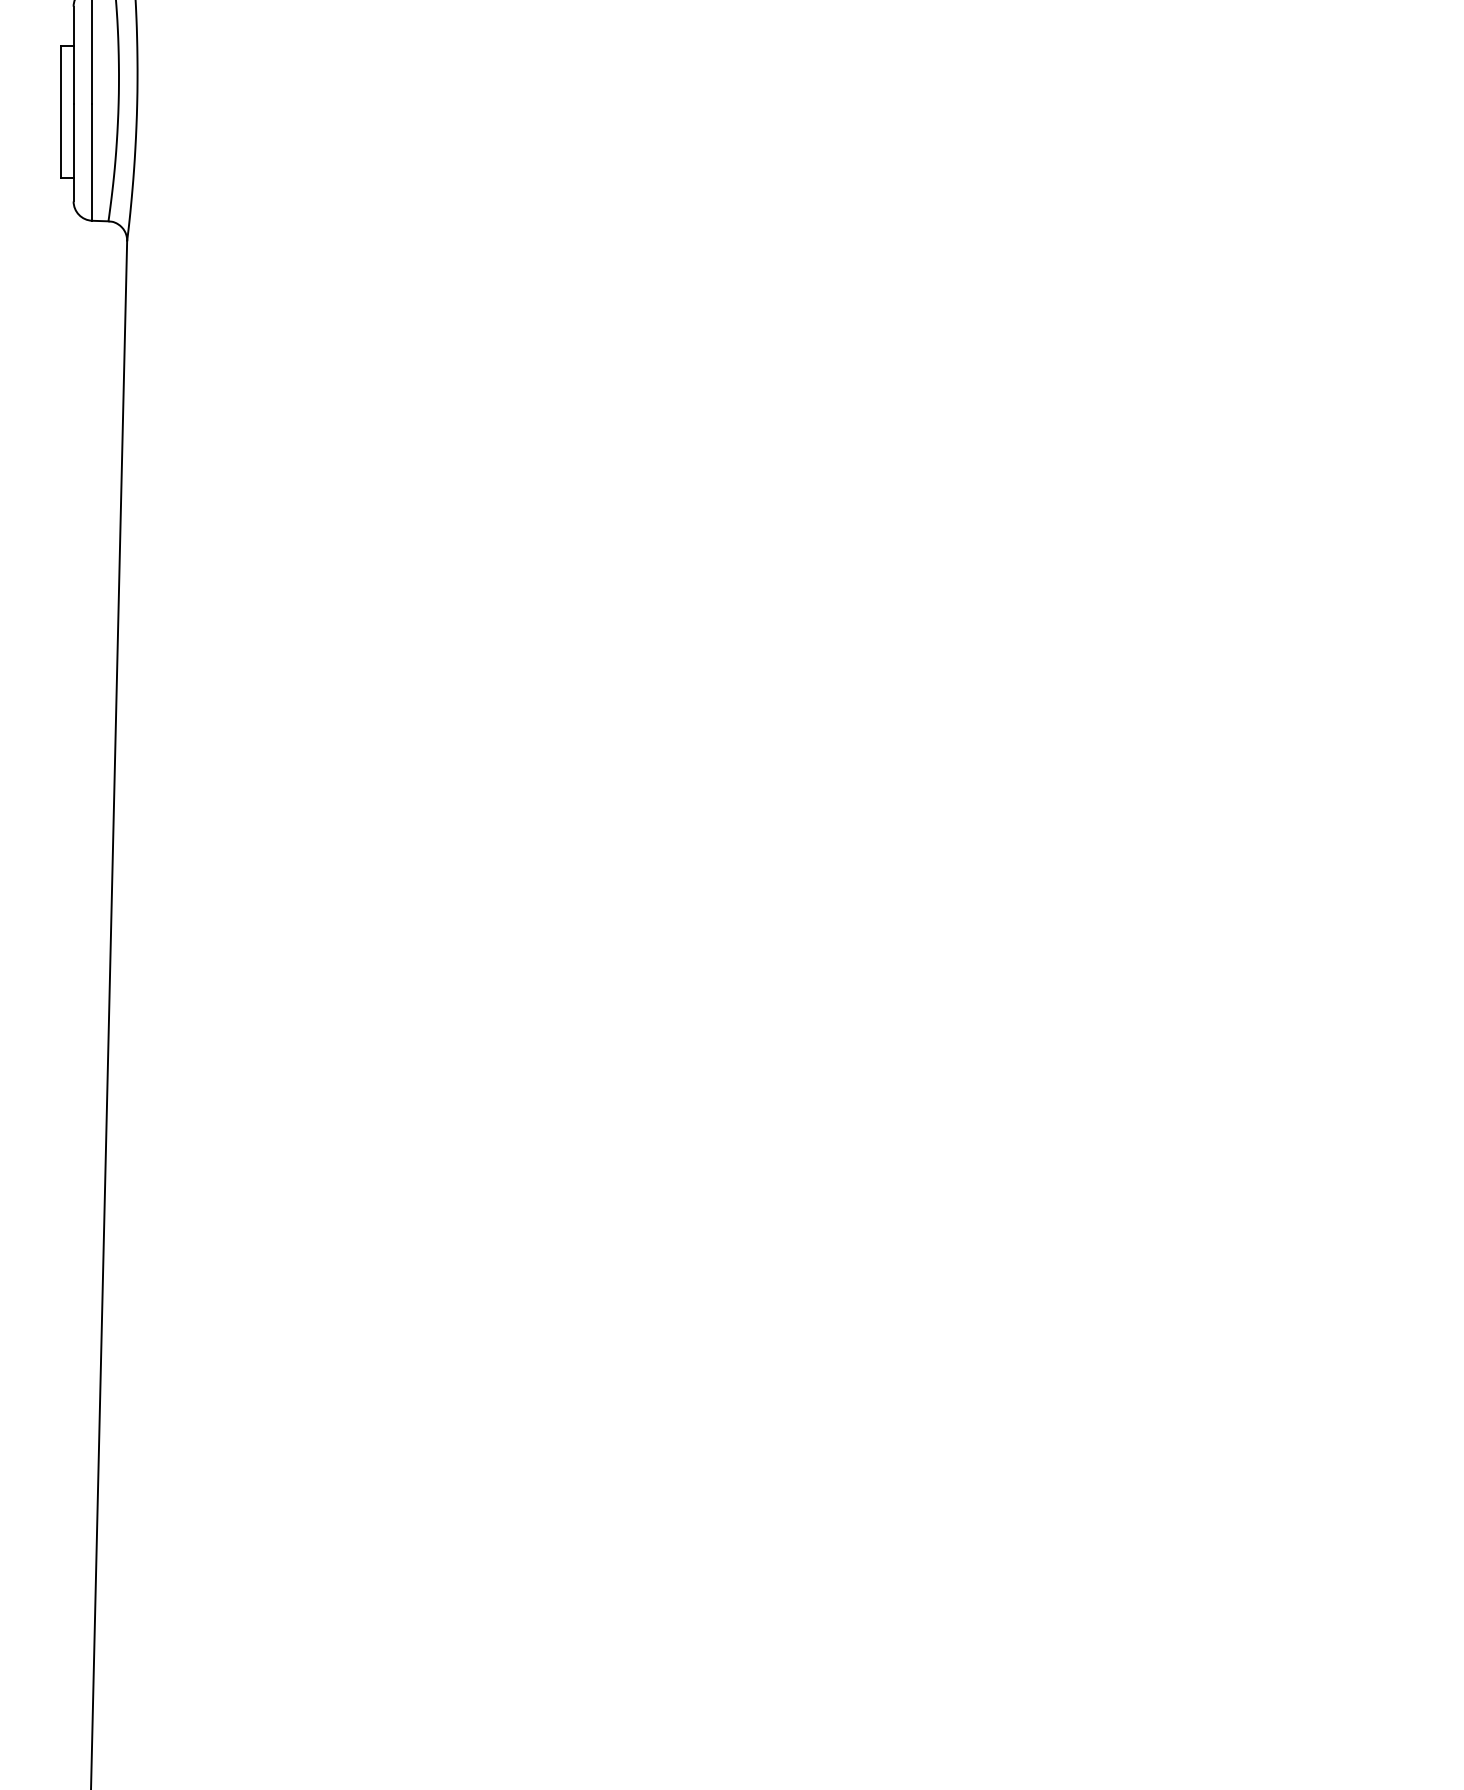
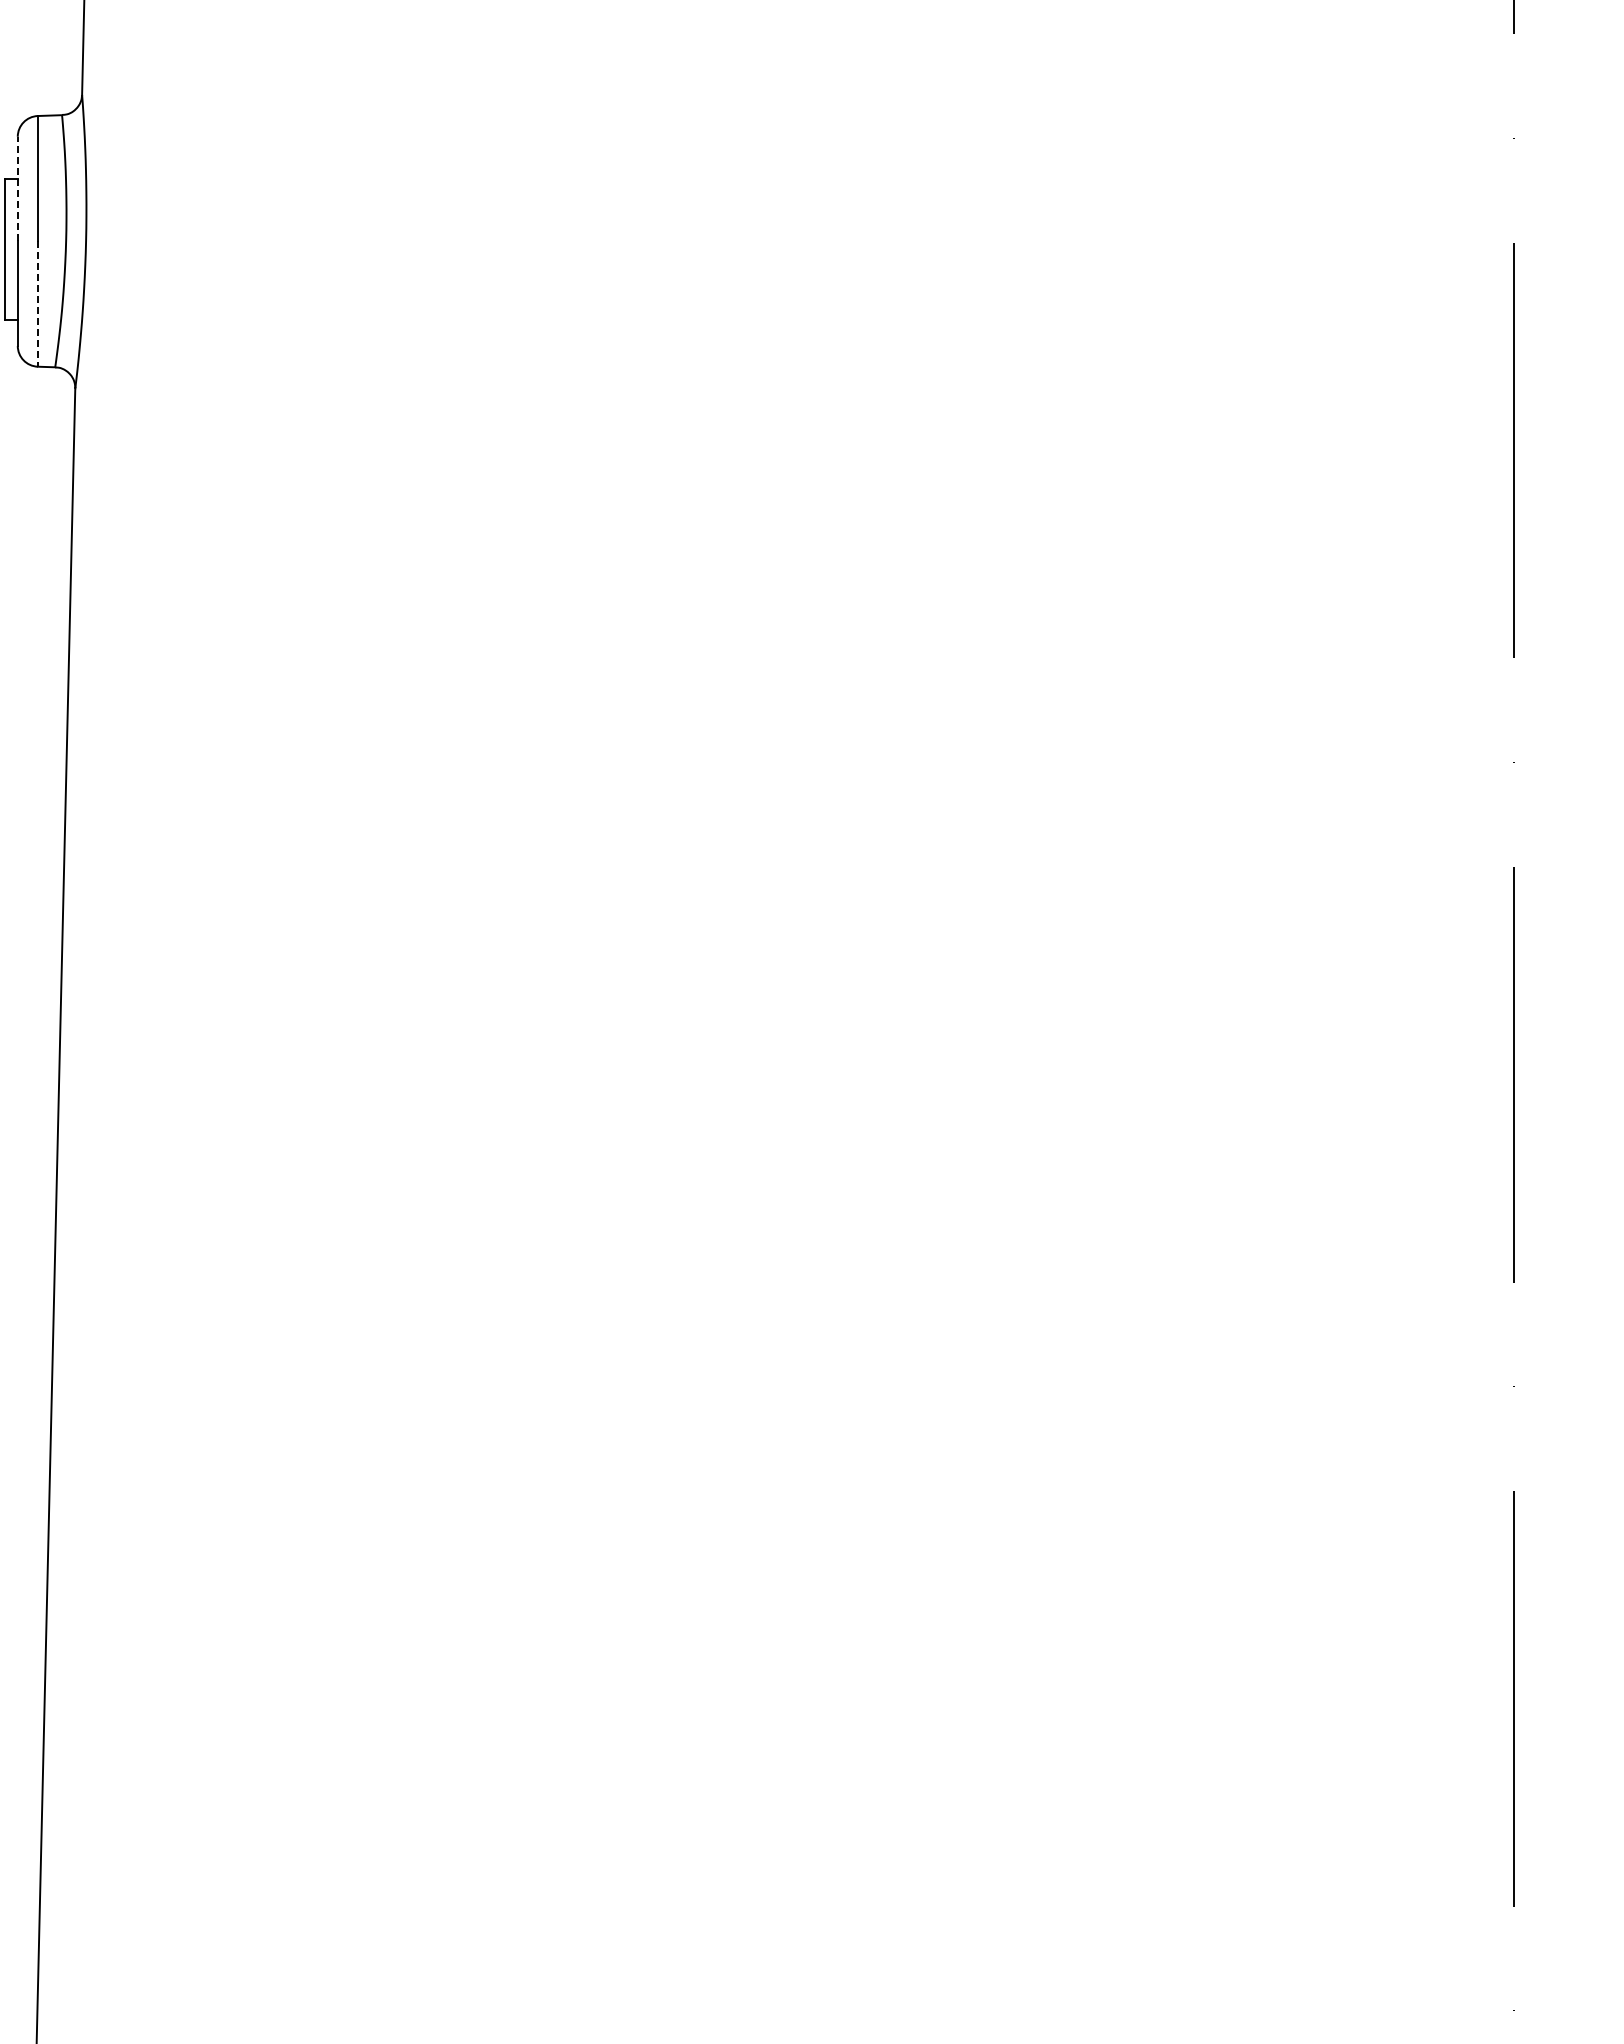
line: (73, 54) -> (17, 188), solid -> dashed
line: (91, 162) -> (37, 304), solid -> dashed

